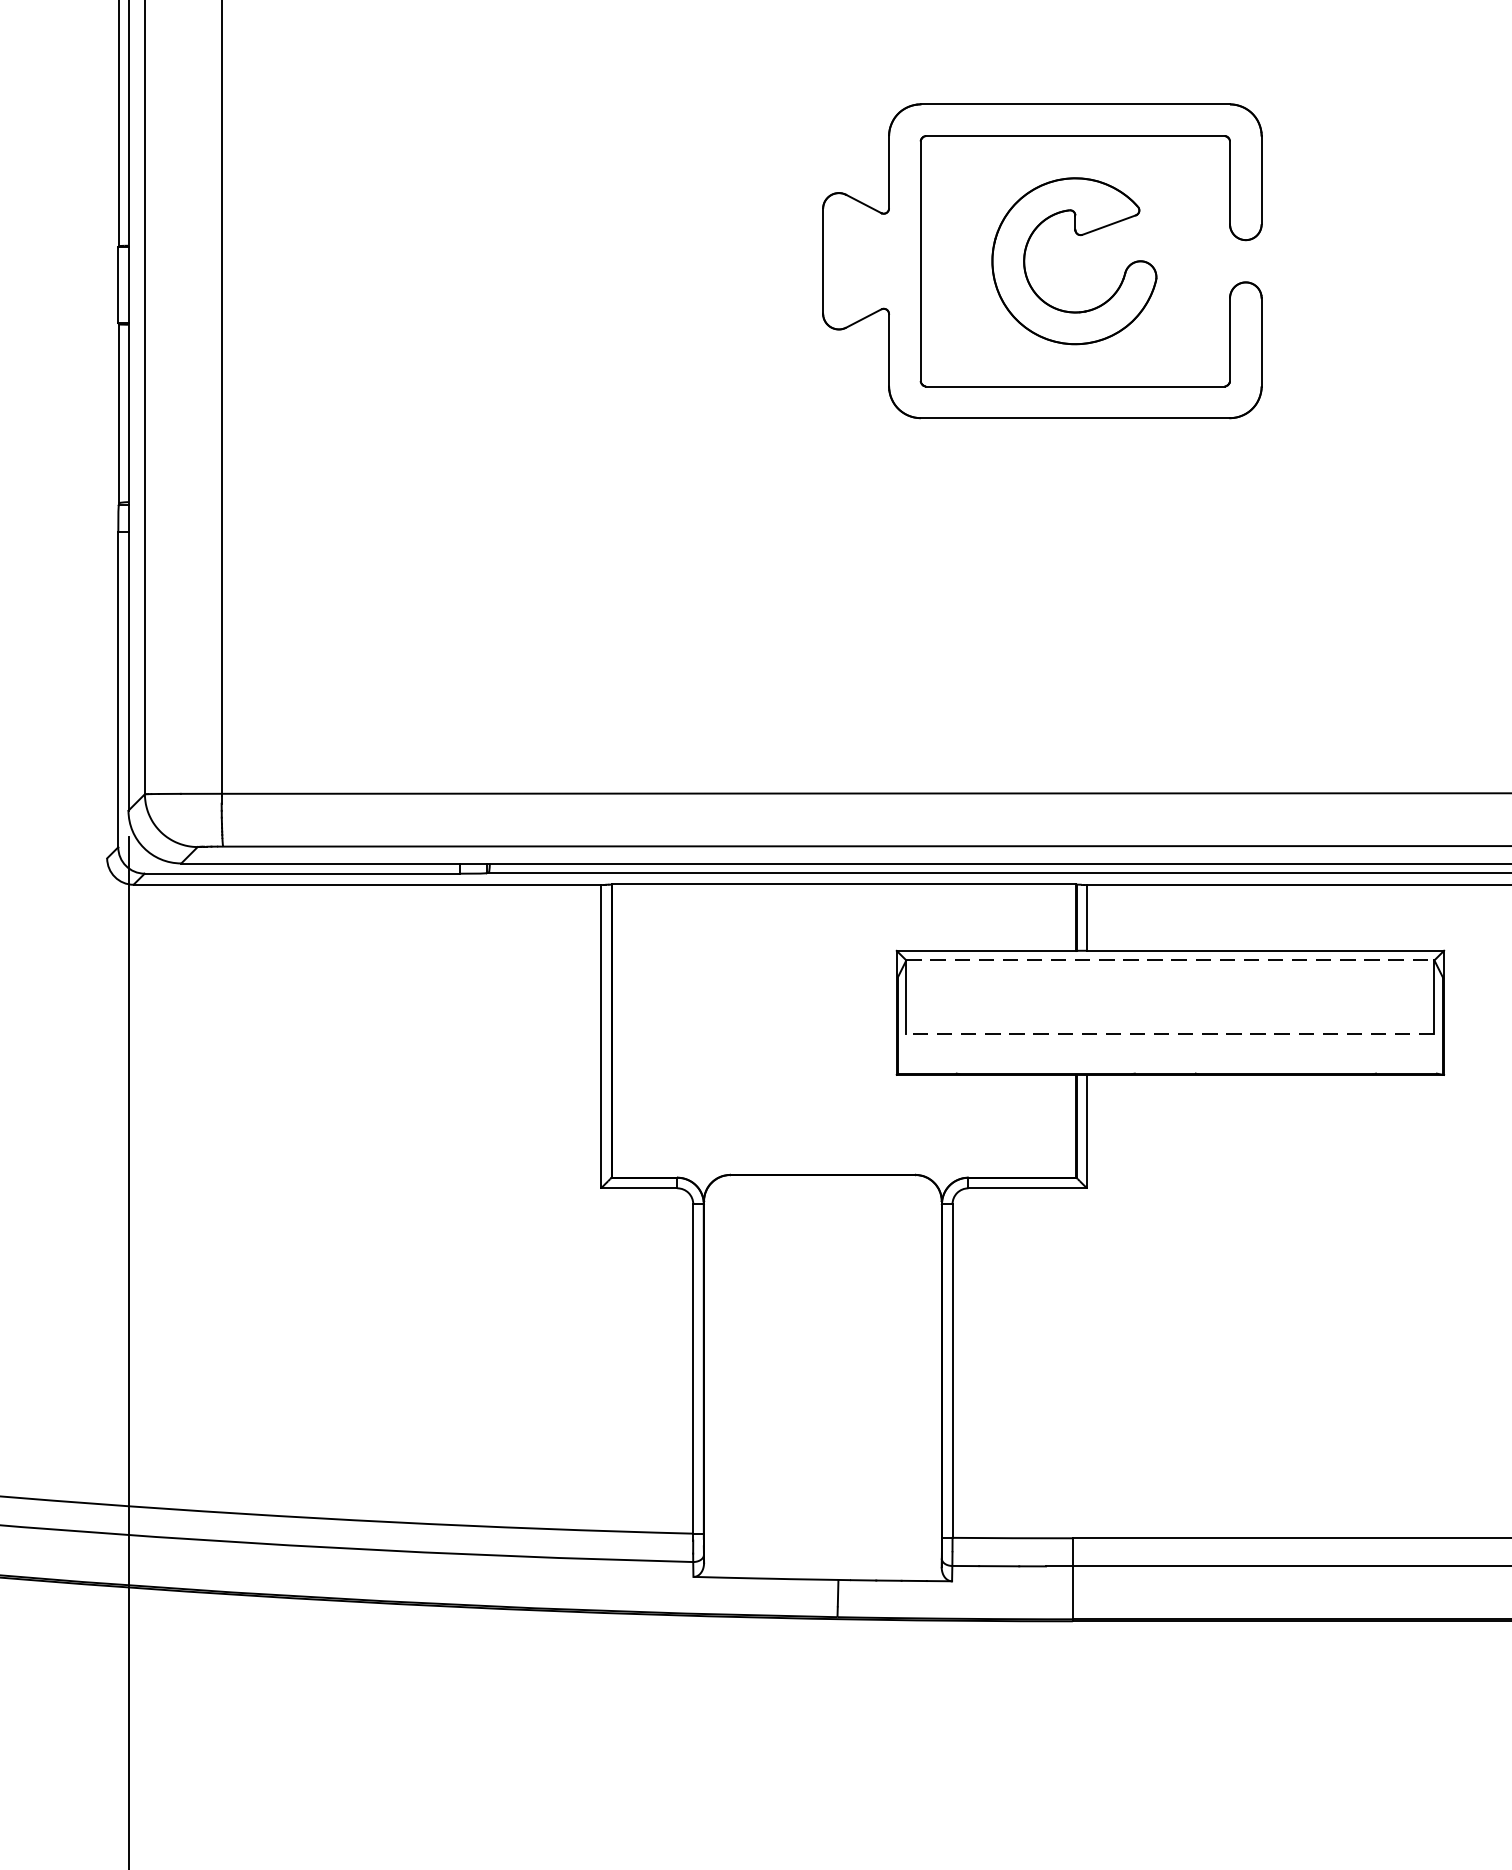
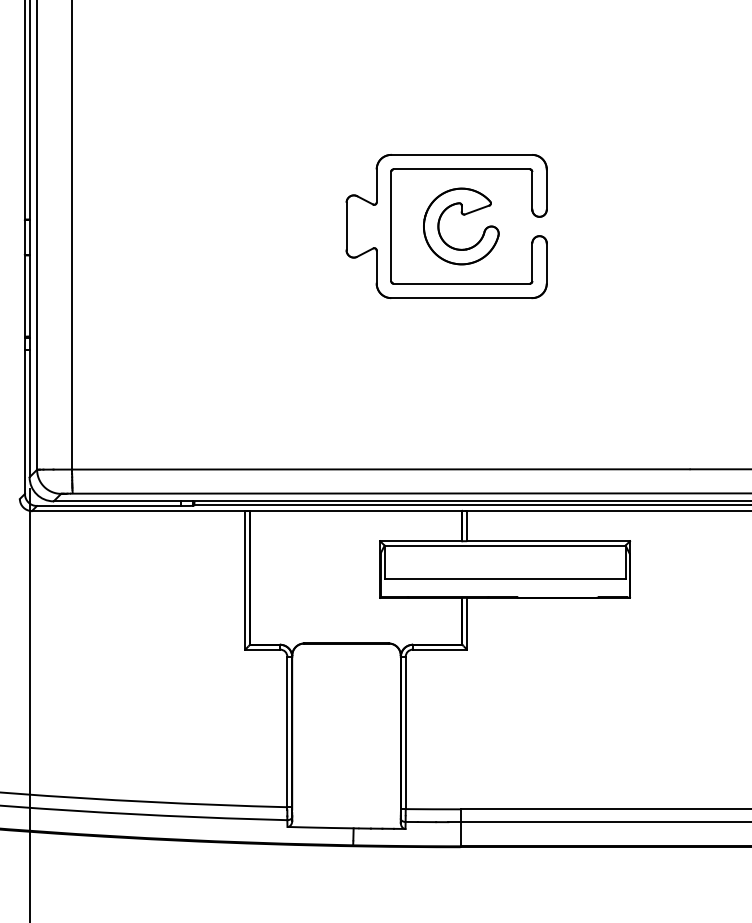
line: (1171, 960) -> (505, 545), dashed -> solid
line: (1171, 1034) -> (505, 579), dashed -> solid

